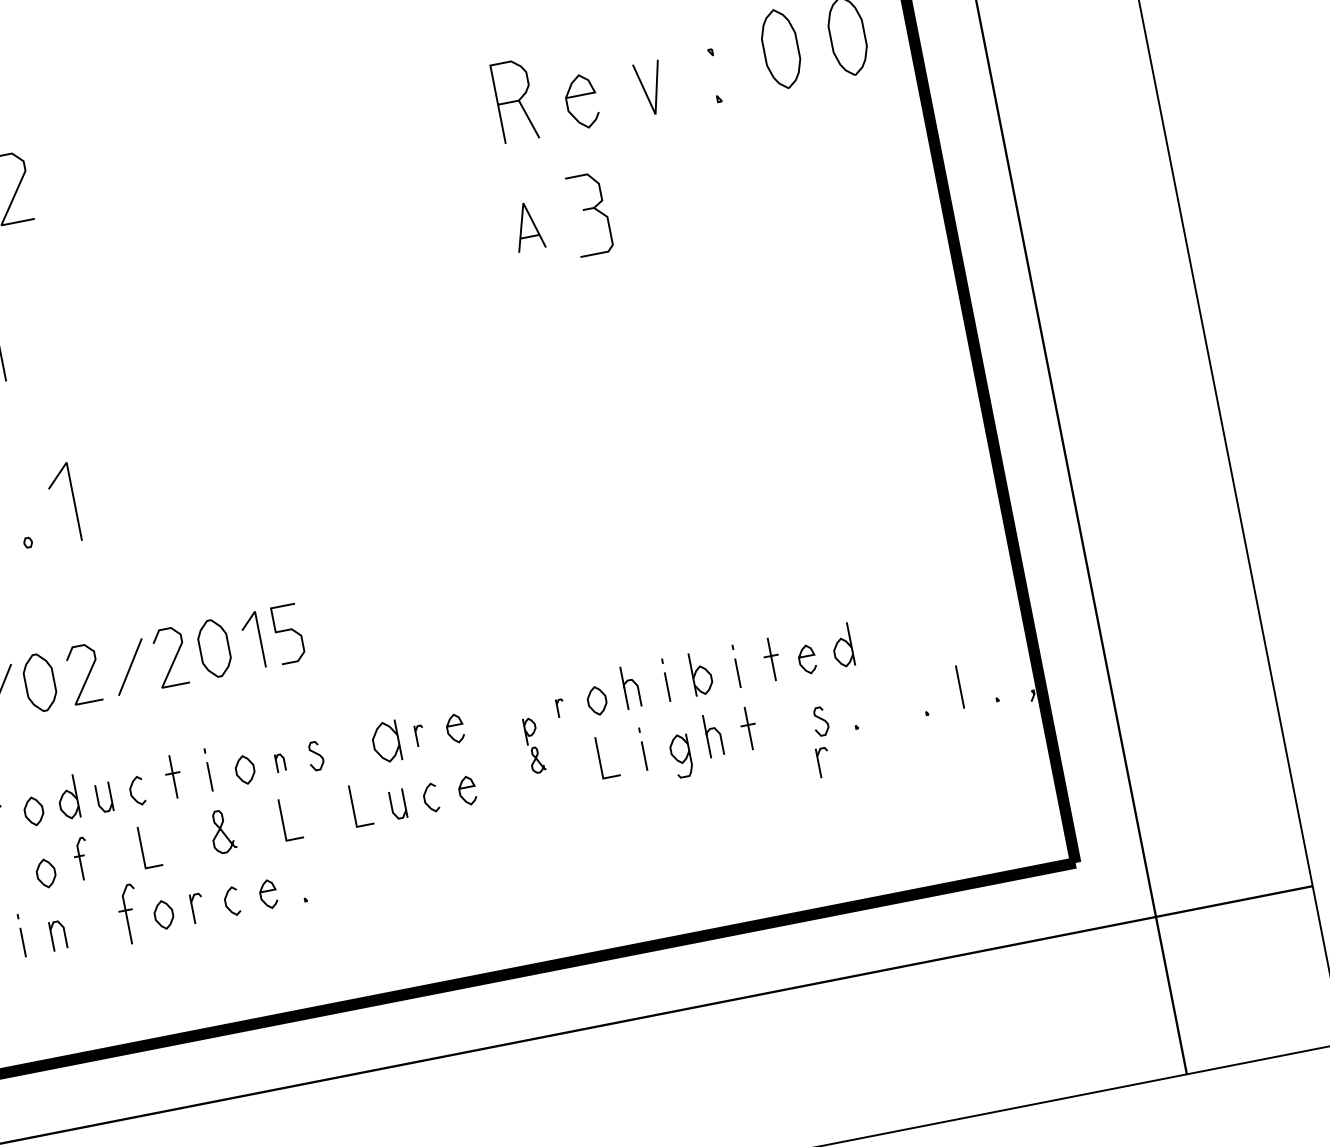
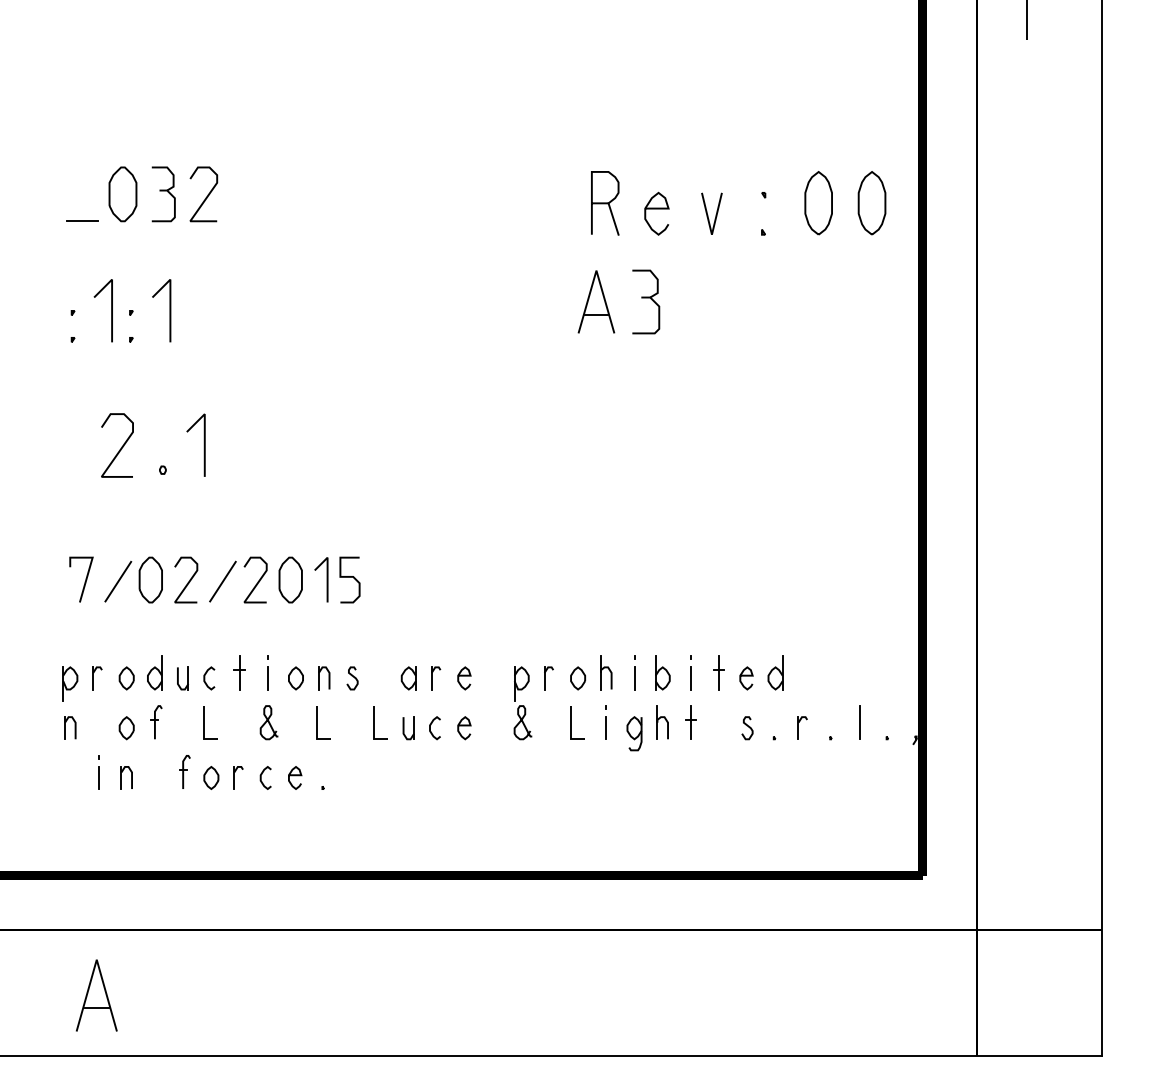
part: (527, 226) -> (596, 301), size x1.67
part: (560, 708) -> (548, 678), size x1.67
part: (420, 735) -> (436, 678), size x1.43
part: (385, 742) -> (408, 678), size x0.71
part: (533, 745) -> (522, 703), size x1.67
part: (823, 761) -> (802, 727), moved
part: (280, 763) -> (324, 678), size x1.67
part: (128, 913) -> (184, 771), size x0.71

